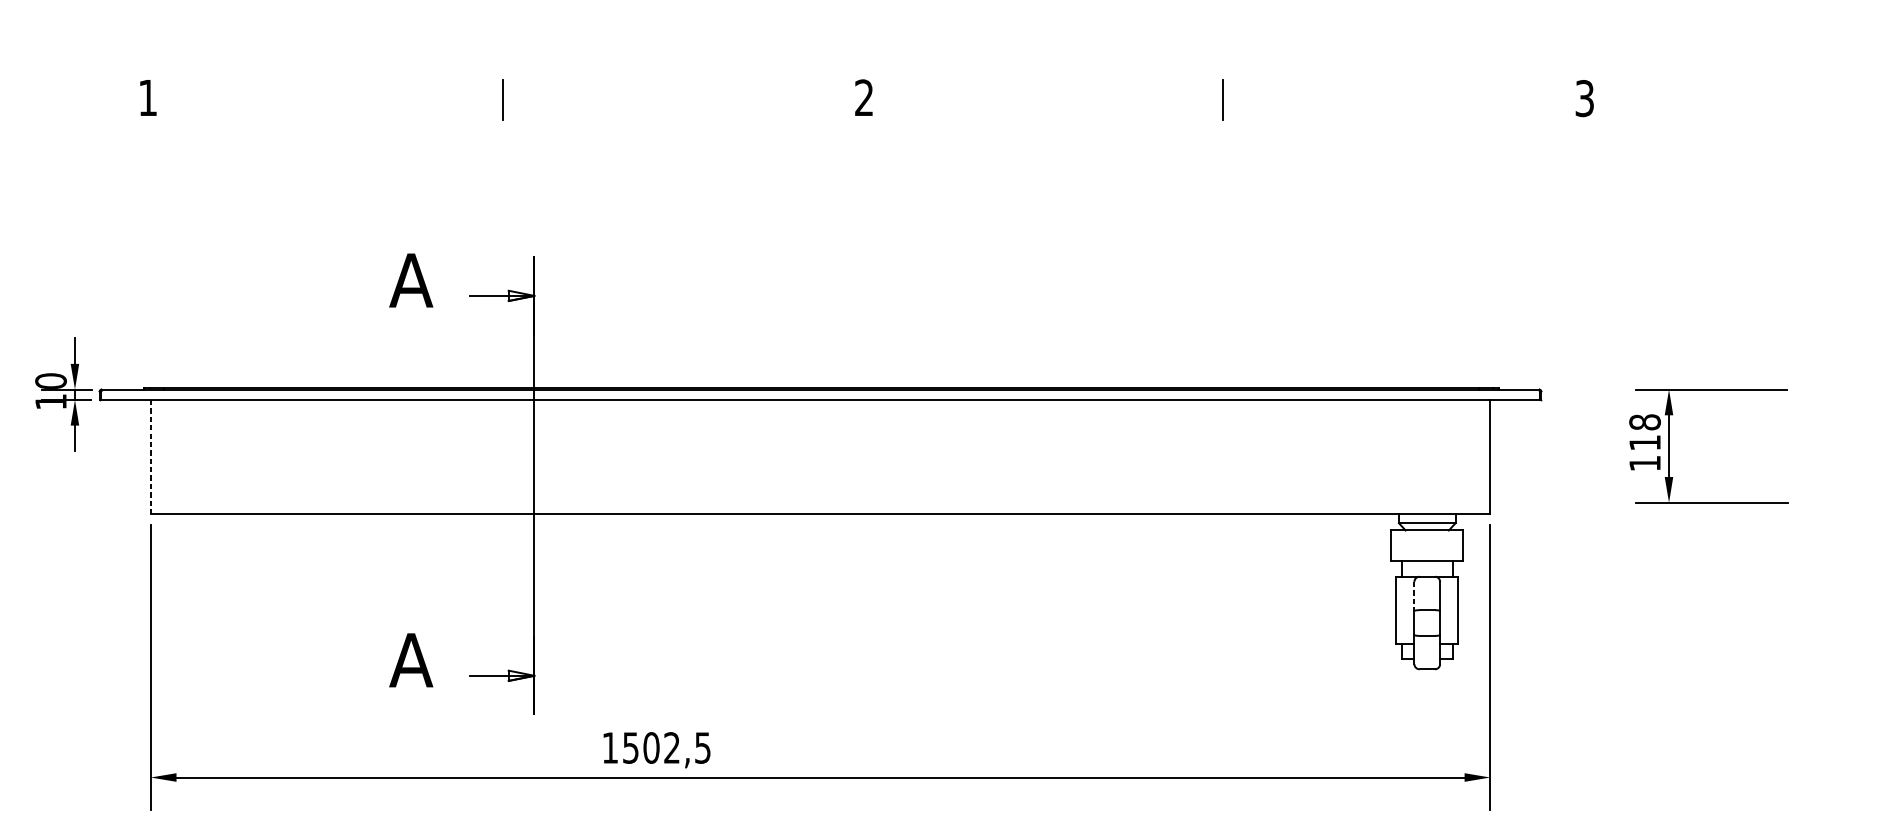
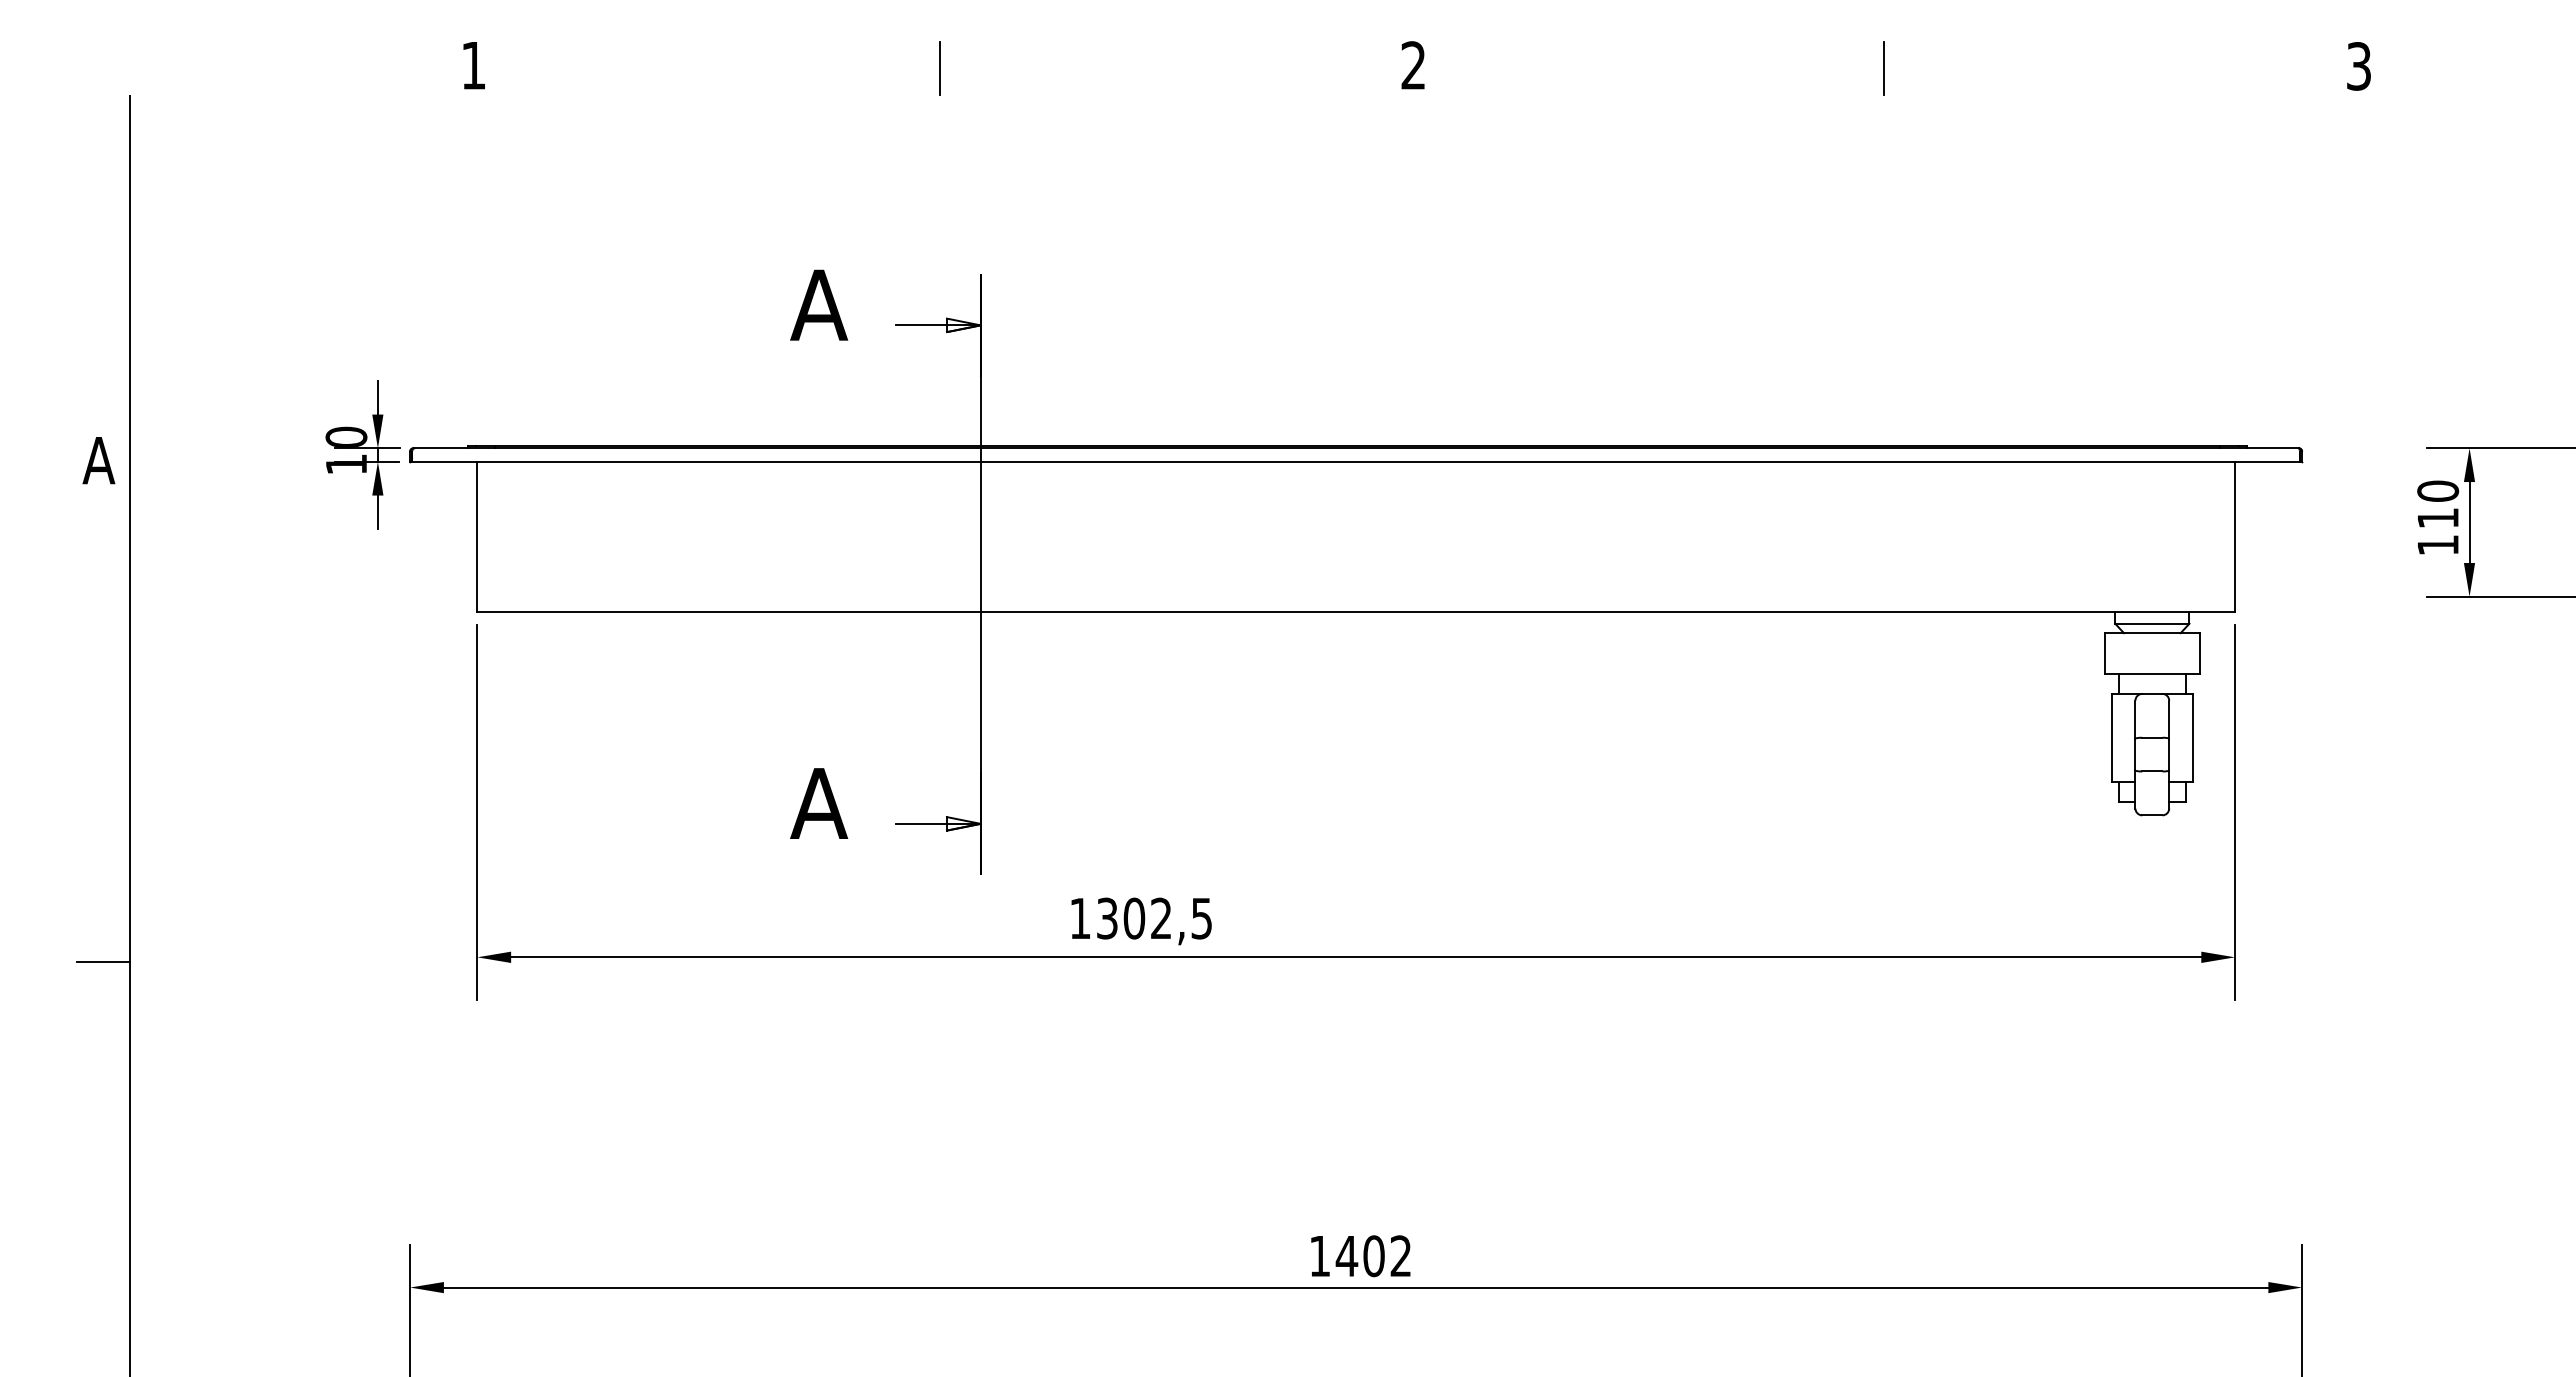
text: (1644, 421) -> (2437, 490), 118 -> 110
line: (150, 456) -> (477, 536), dashed -> solid
line: (1414, 597) -> (2135, 720), dashed -> solid
text: (631, 747) -> (1107, 917), 1502,5 -> 1302,5

